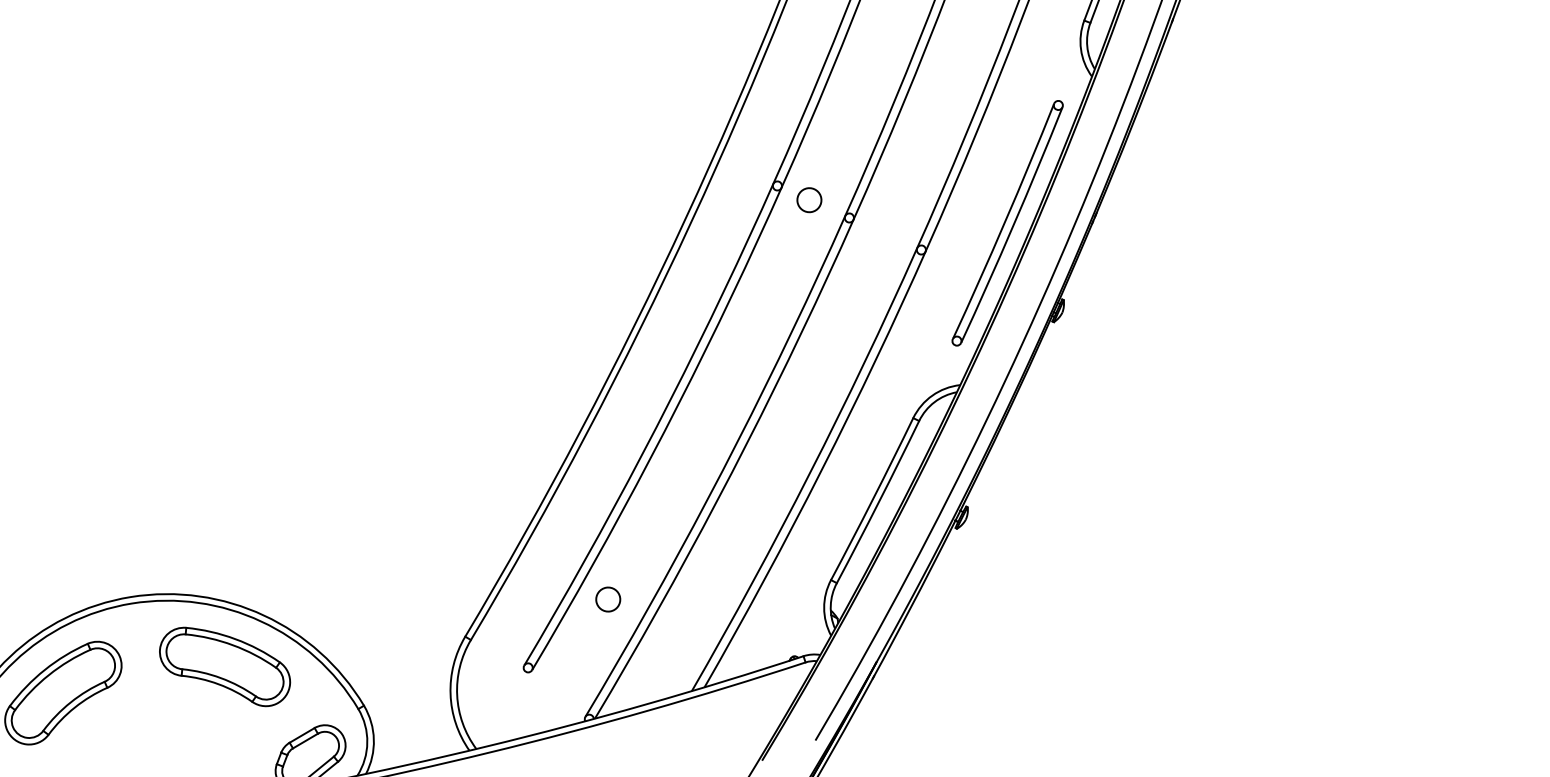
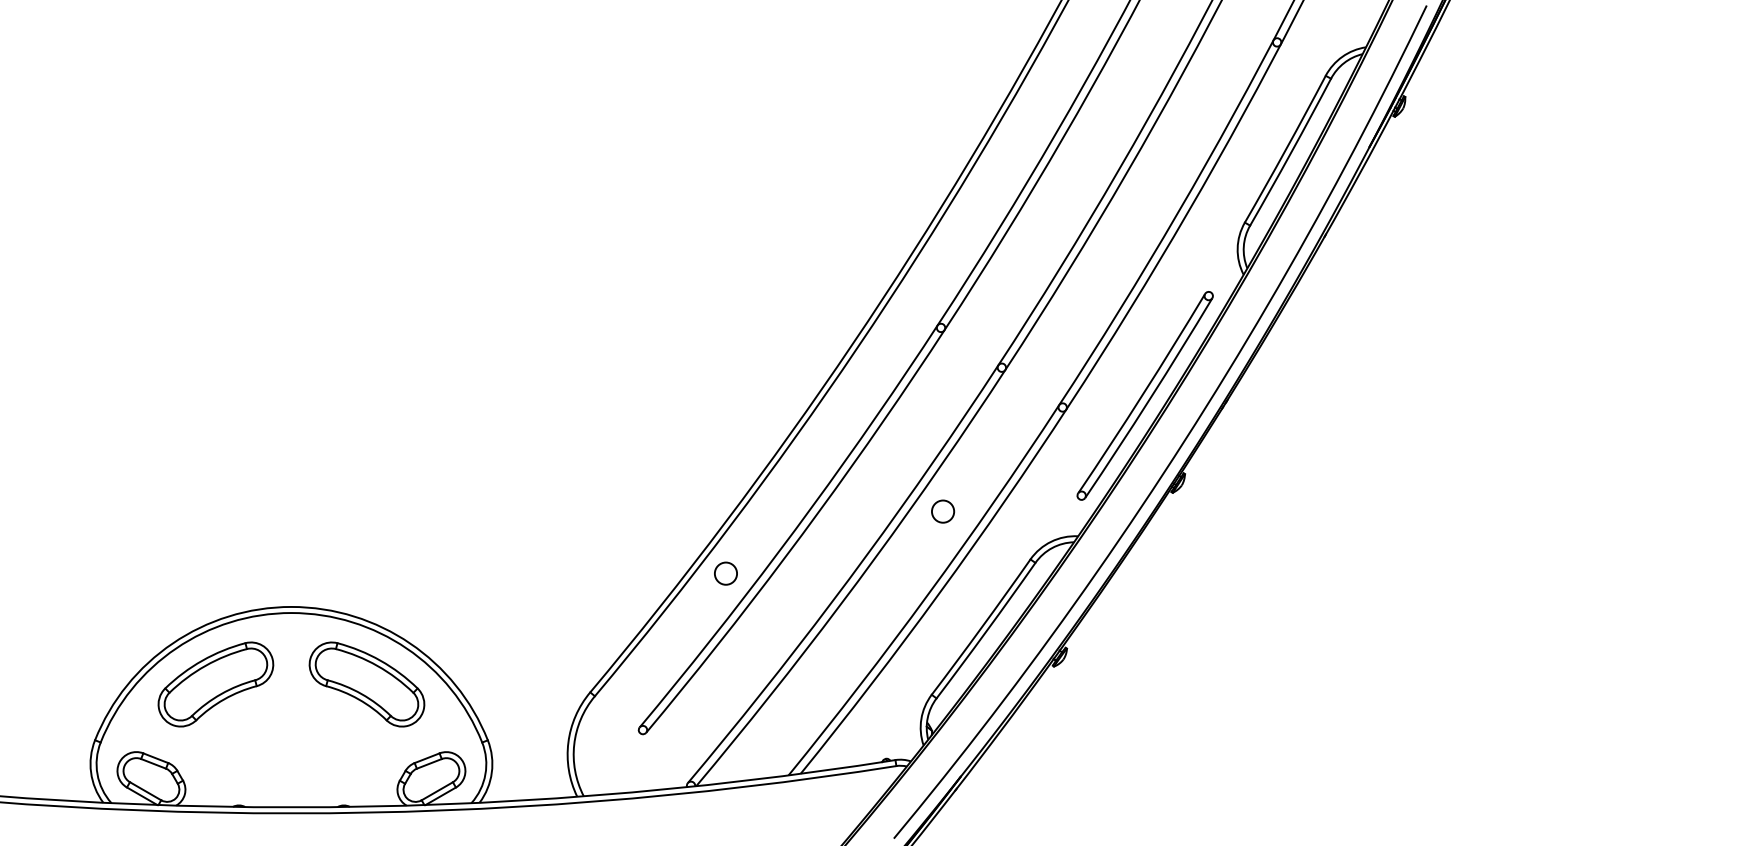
circle: (809, 199) -> (943, 511), moved
circle: (607, 599) -> (725, 573), moved

